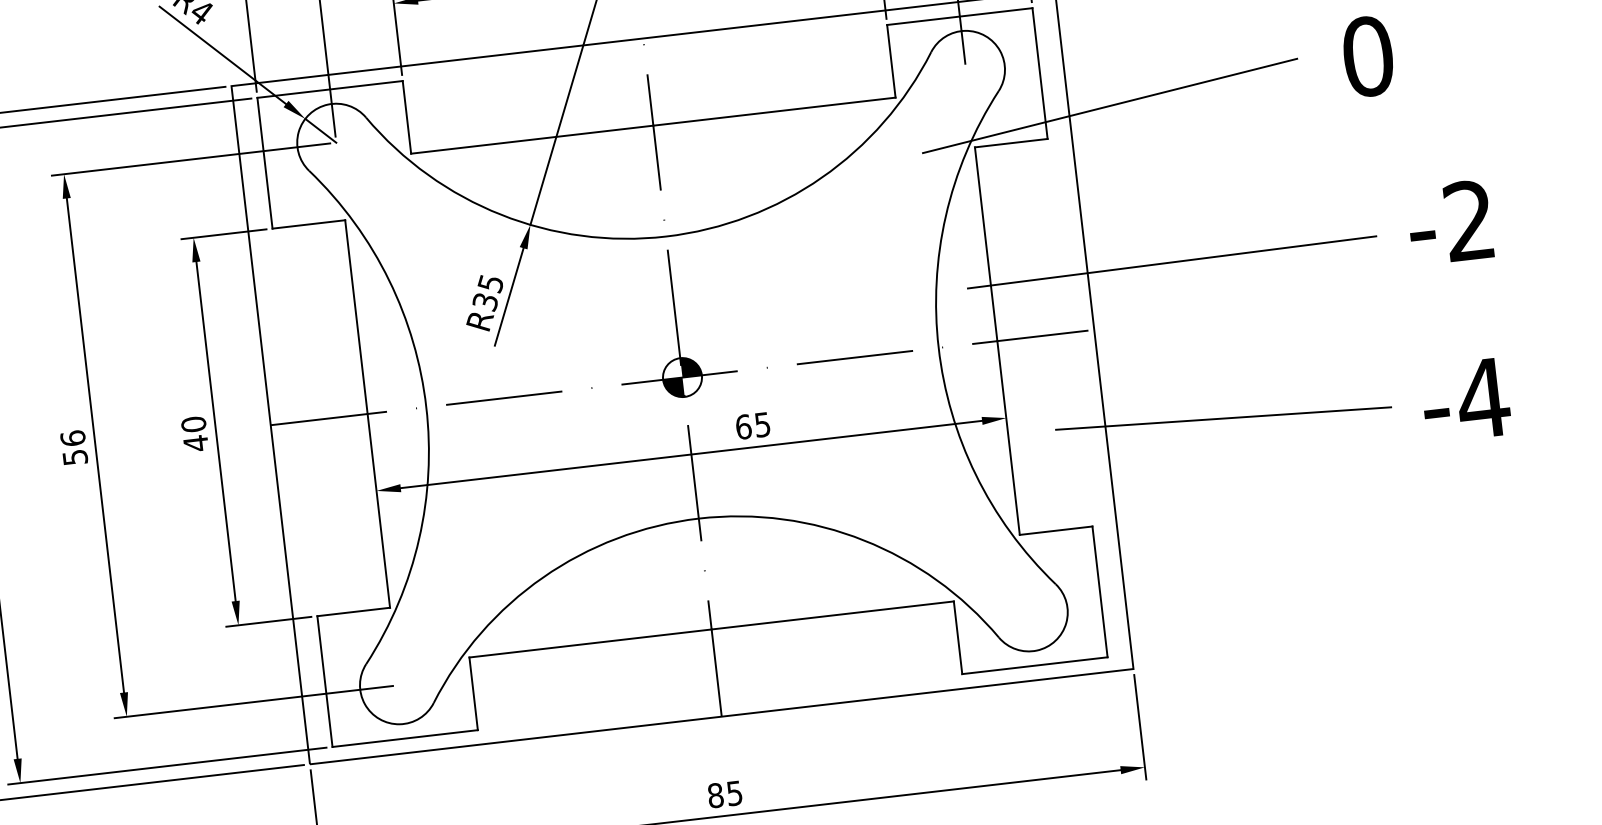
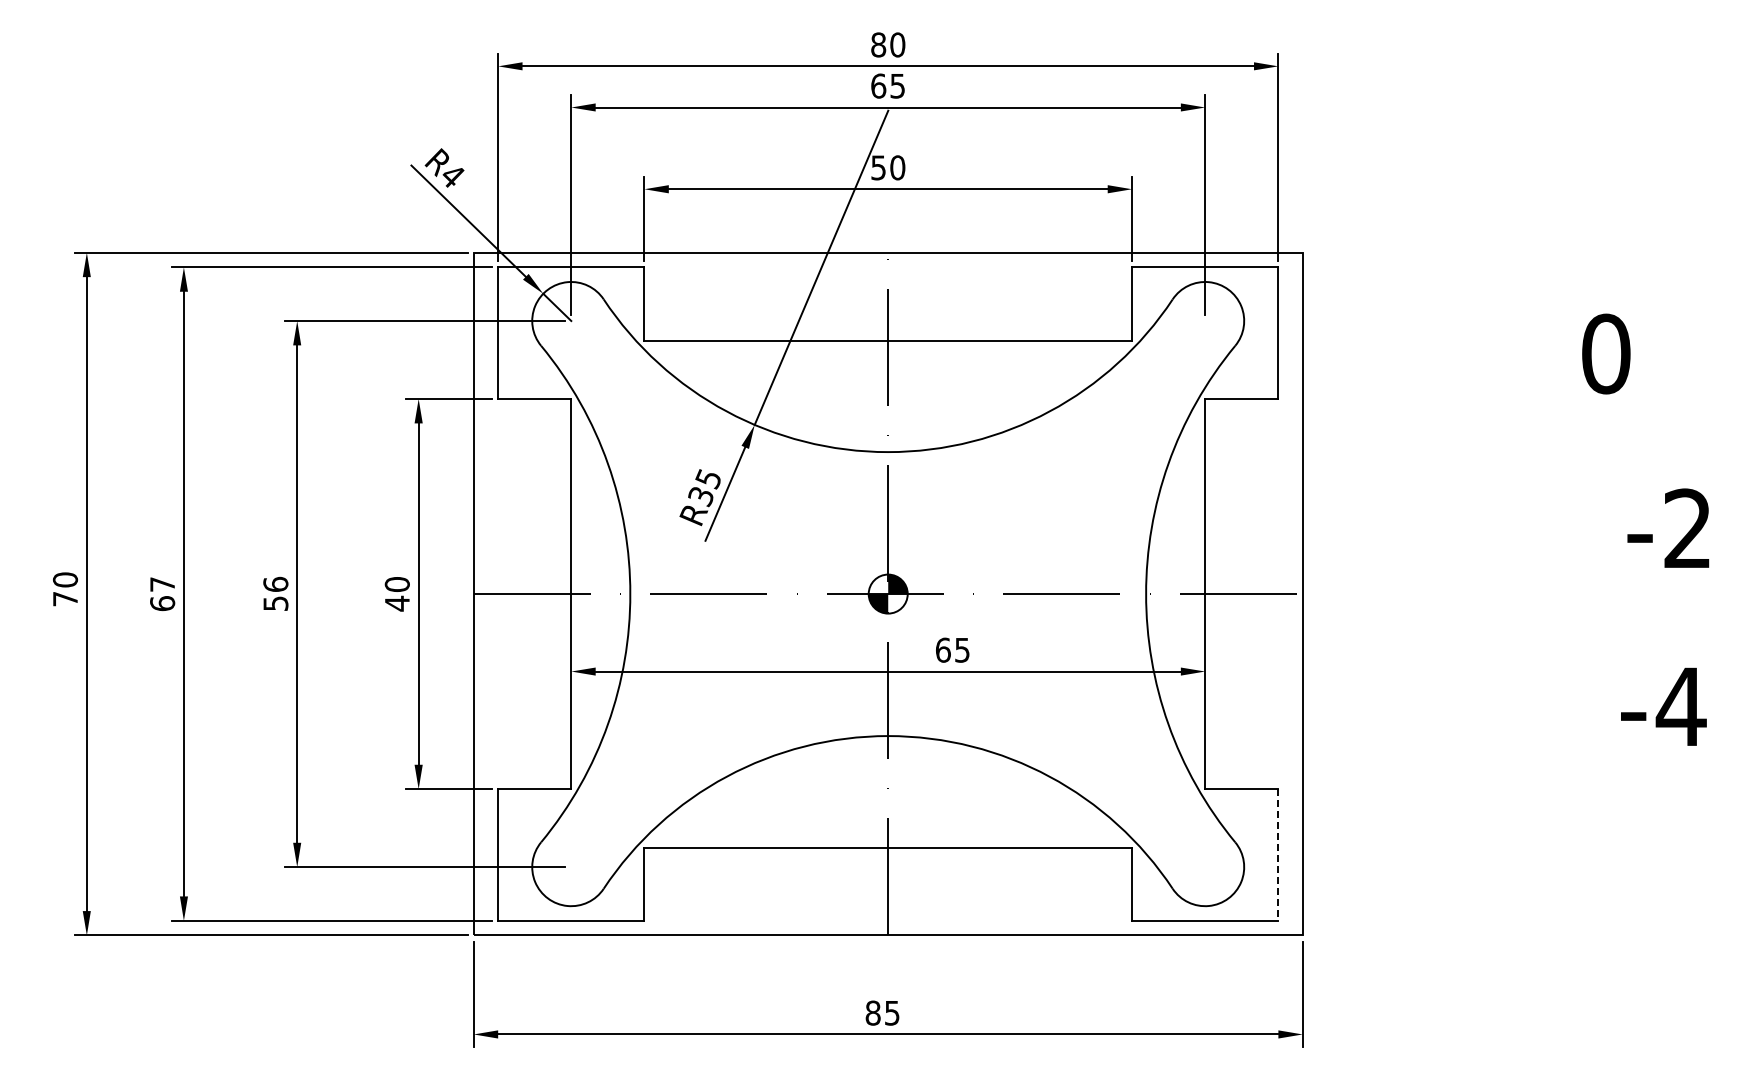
line: (1109, 106) -> (1343, 373), removed
line: (1171, 261) -> (1387, 535), removed
line: (1223, 418) -> (1420, 696), removed
line: (1100, 591) -> (1278, 854), solid -> dashed

